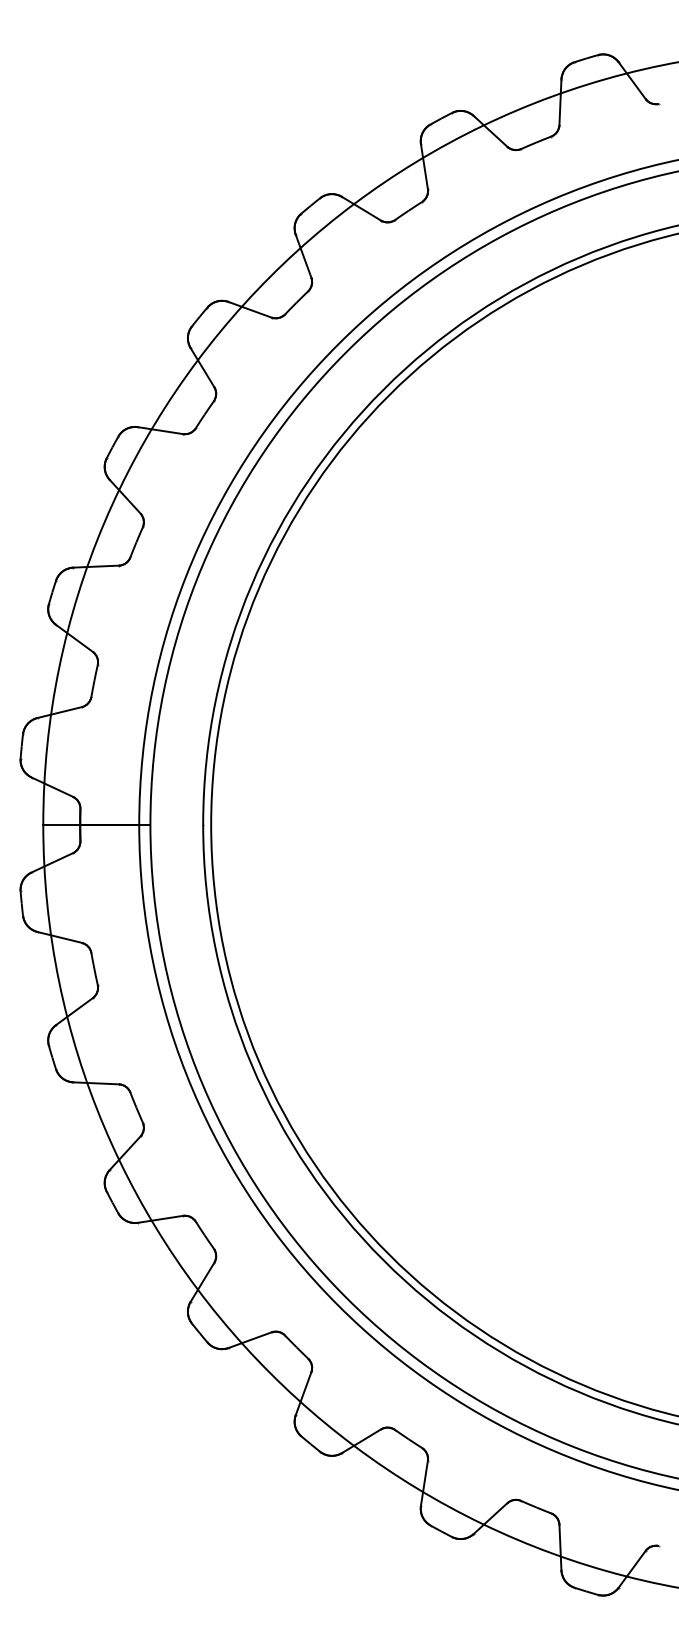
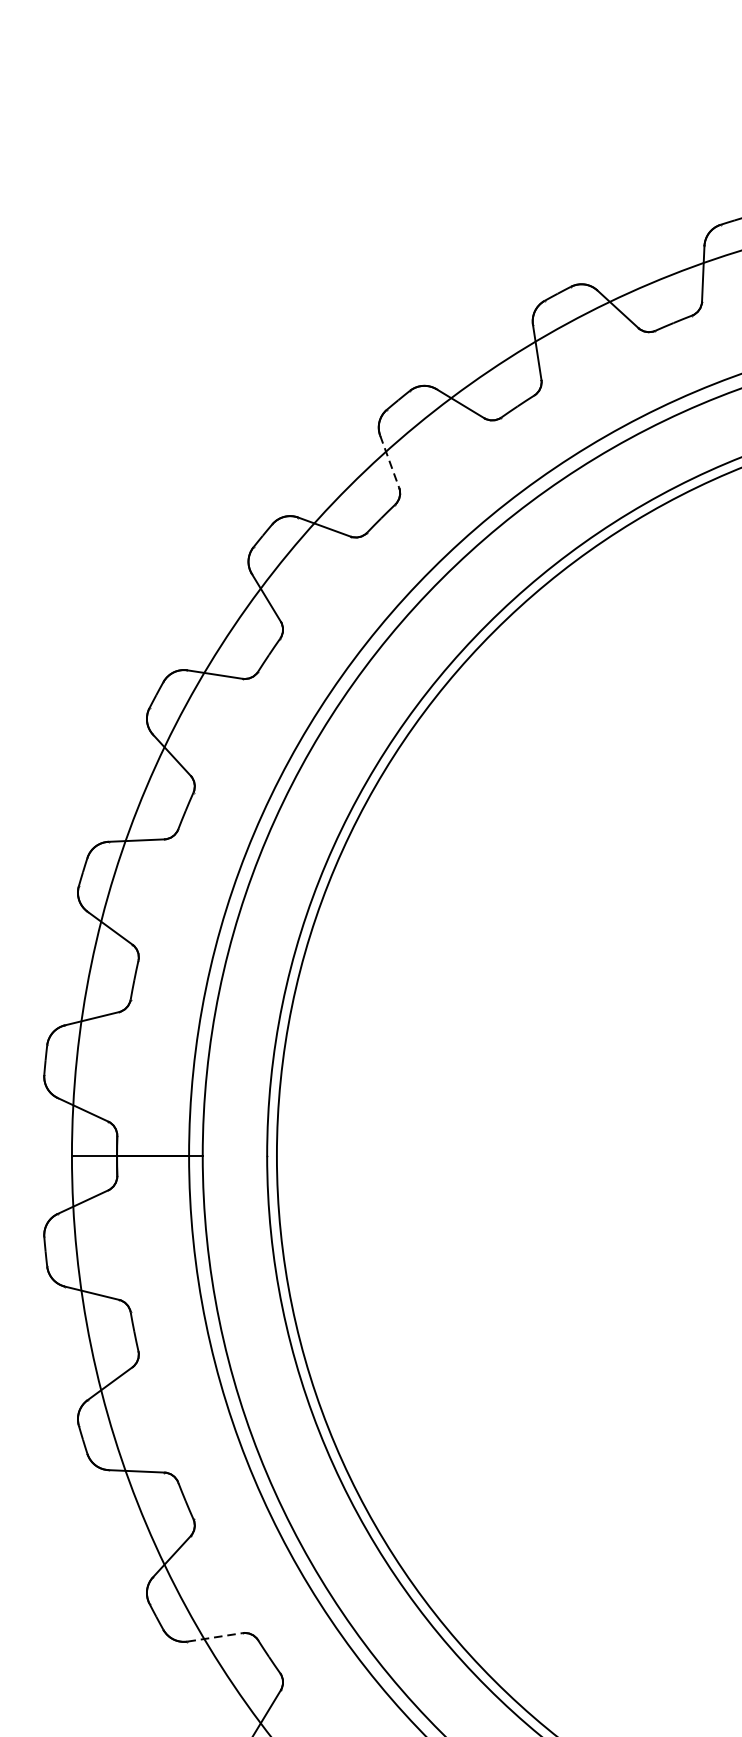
line: (303, 256) -> (389, 462), solid -> dashed
line: (160, 1219) -> (215, 1637), solid -> dashed

